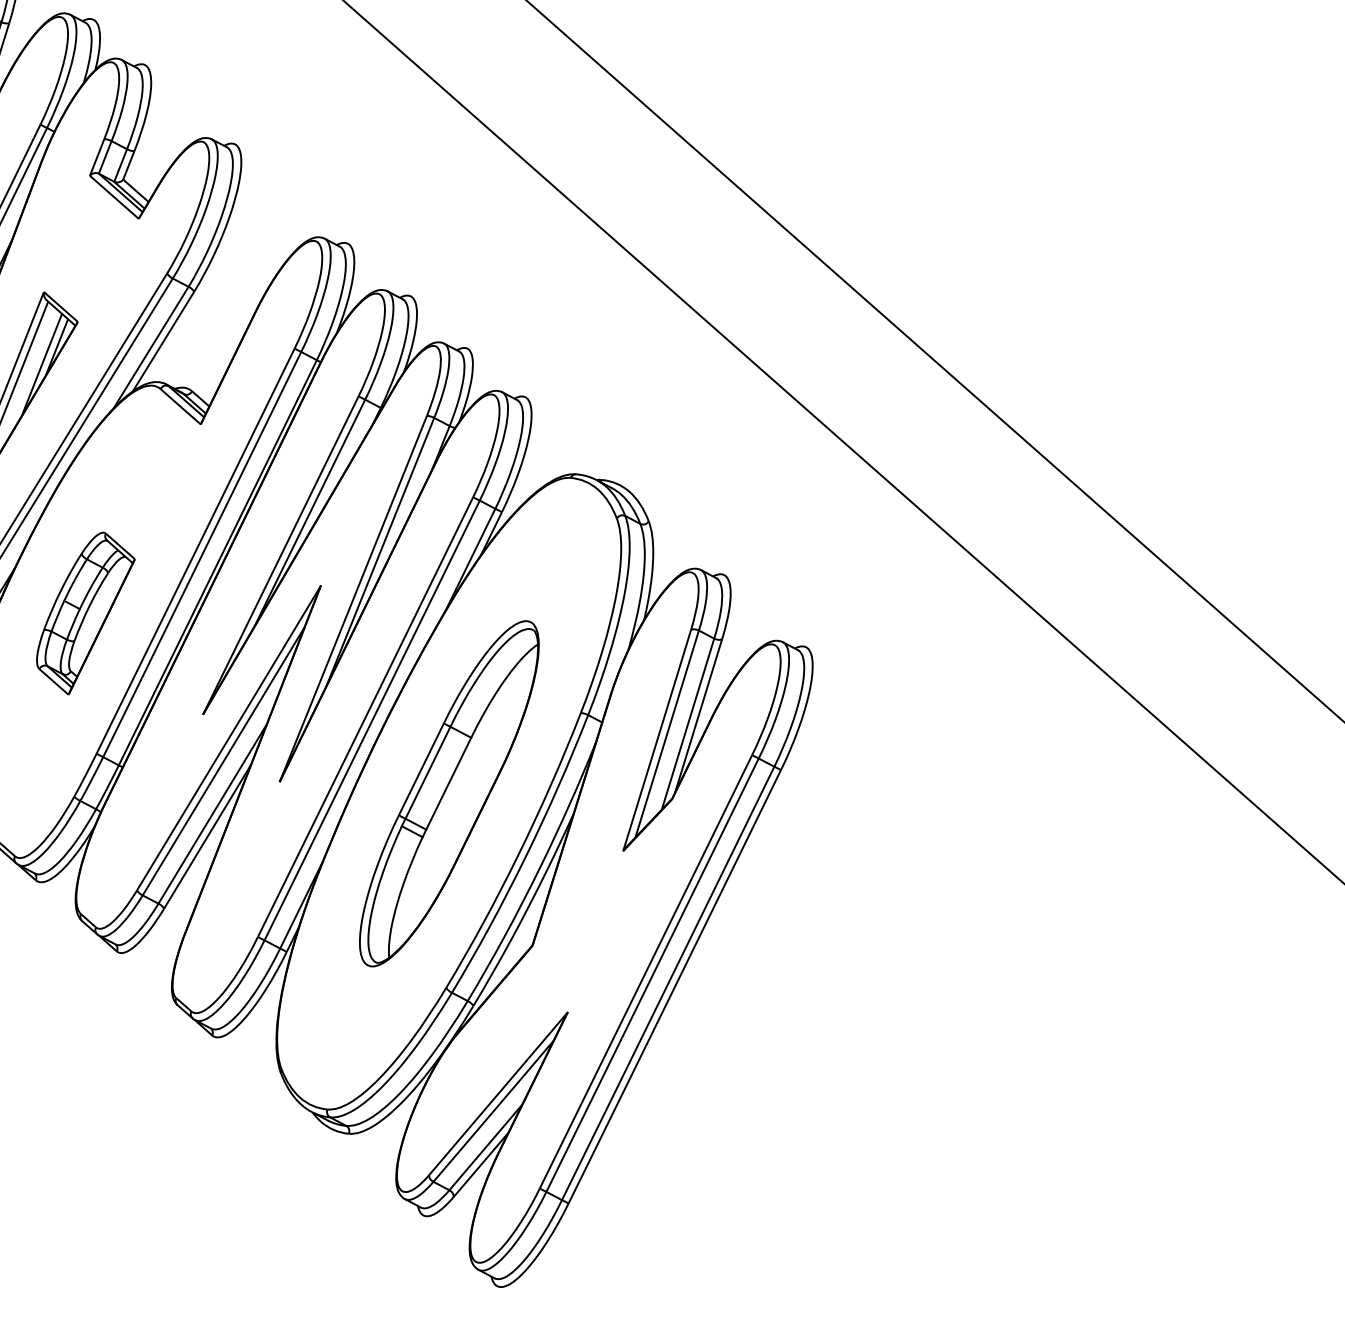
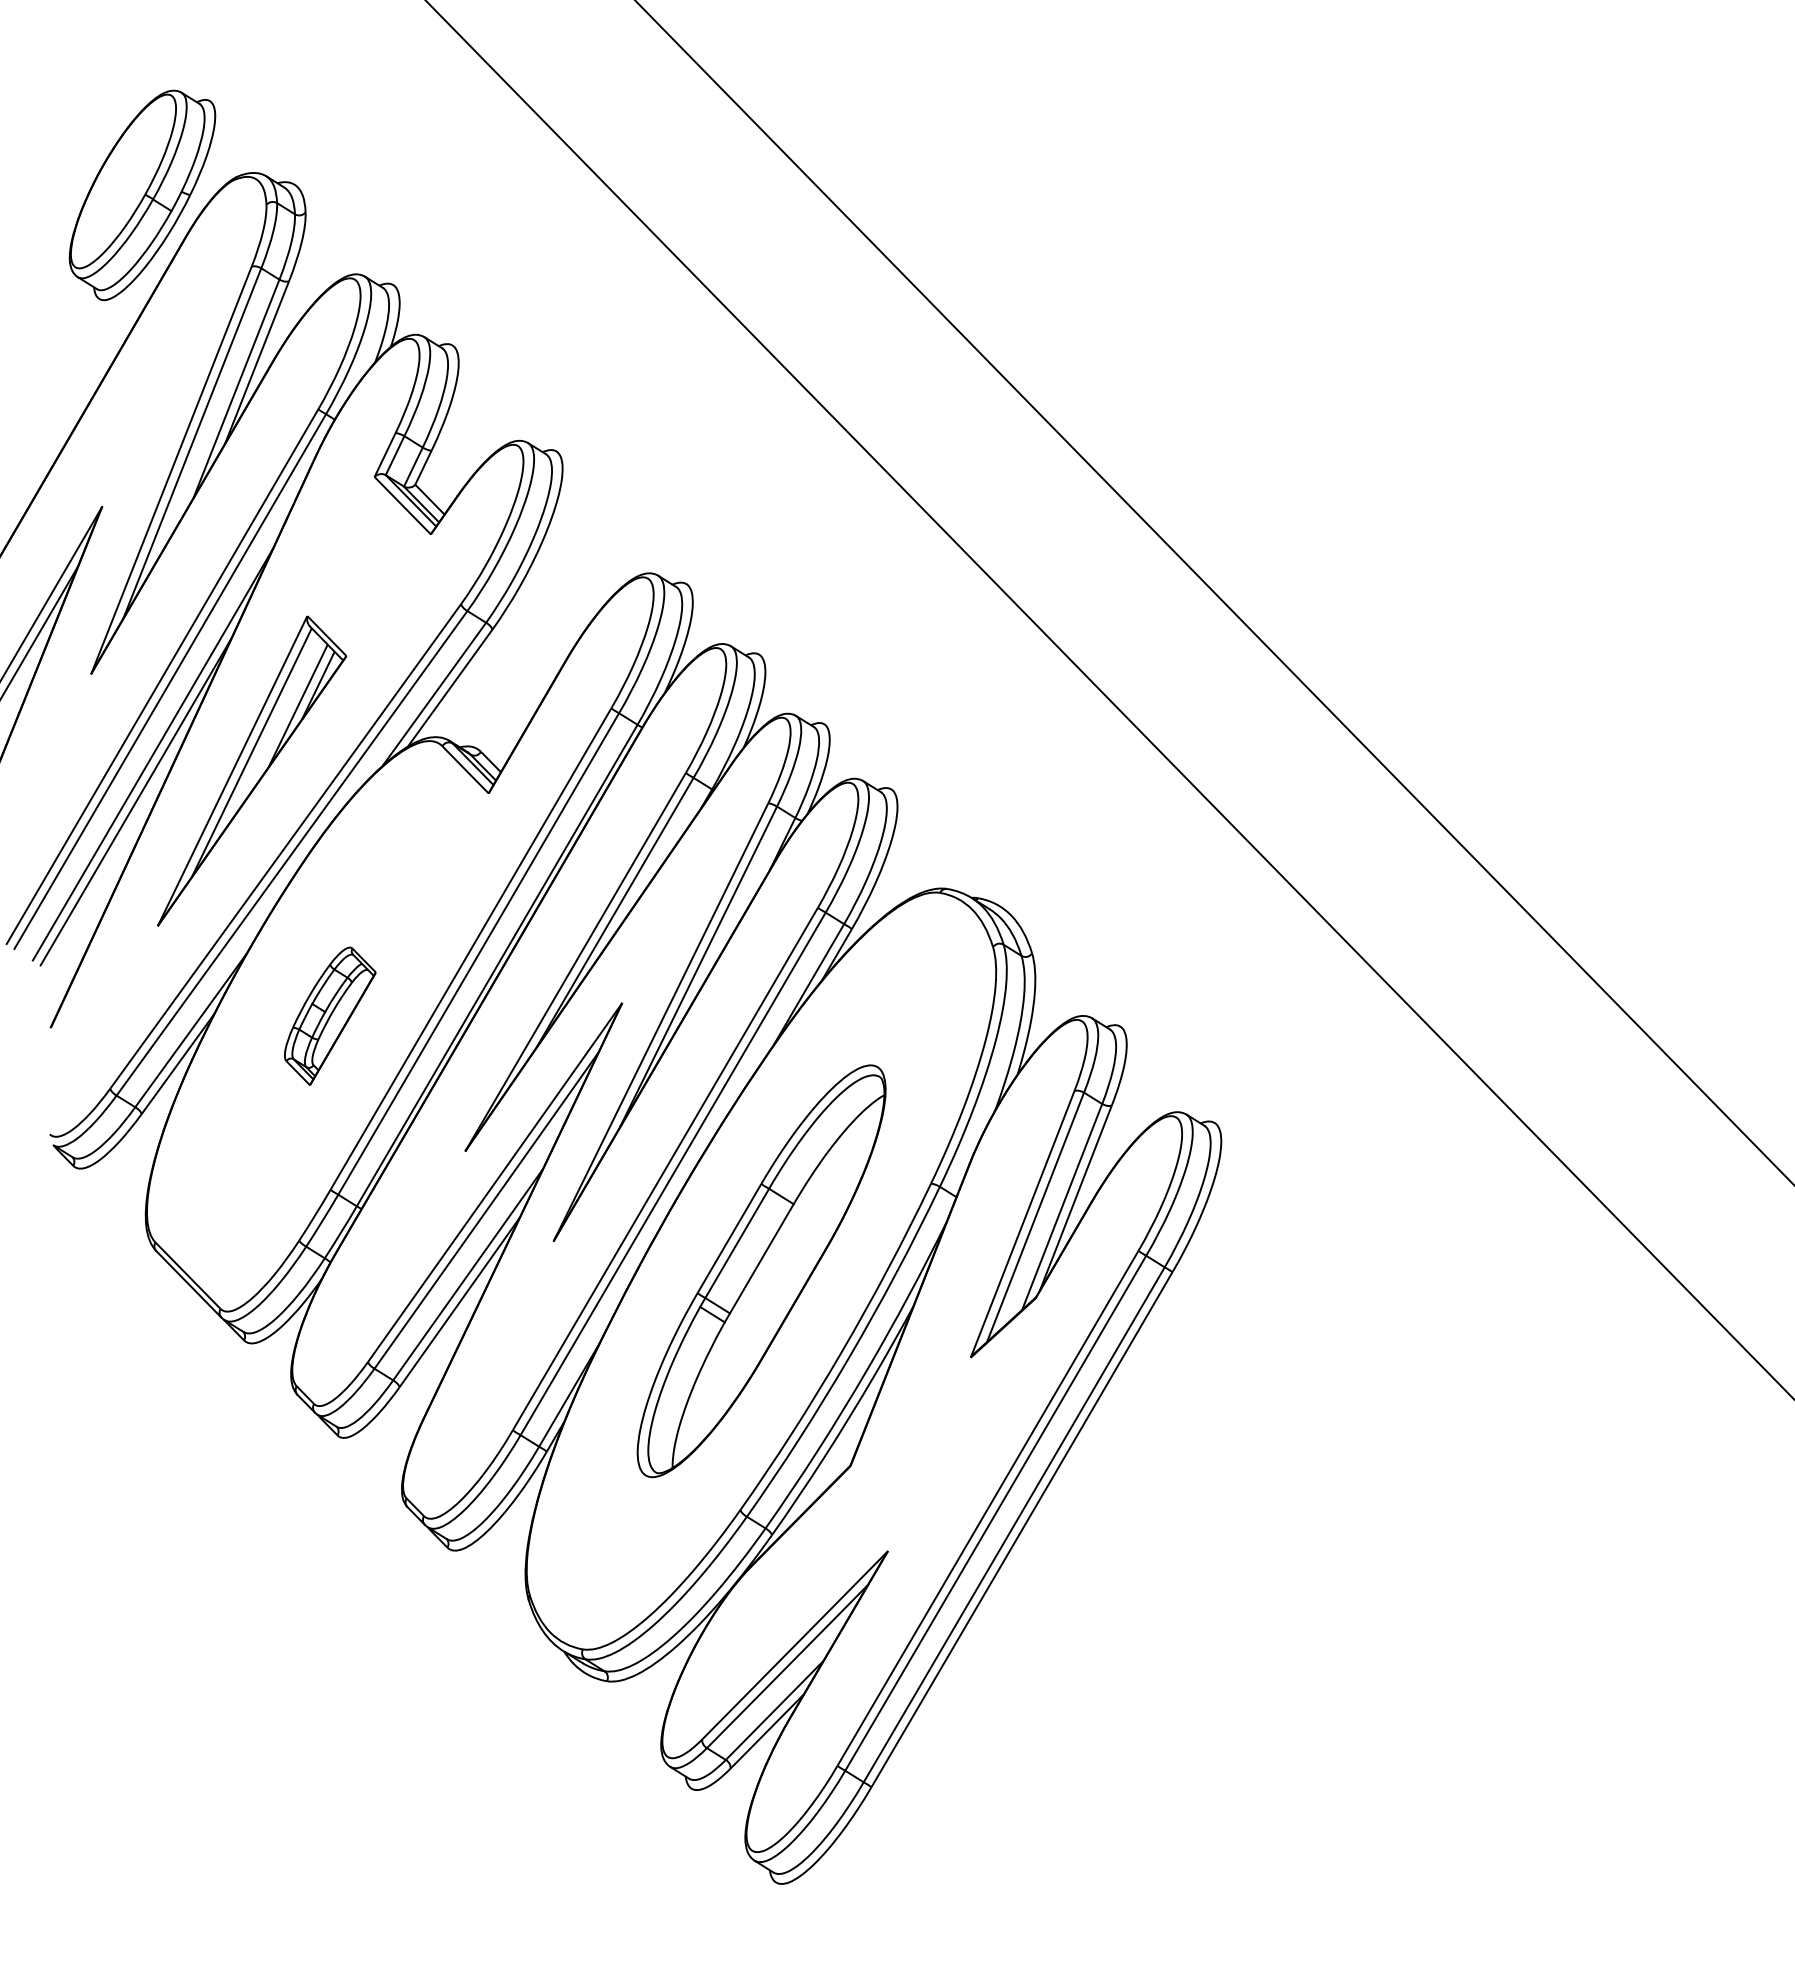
part: (86, 613) -> (330, 1016), size x0.7

